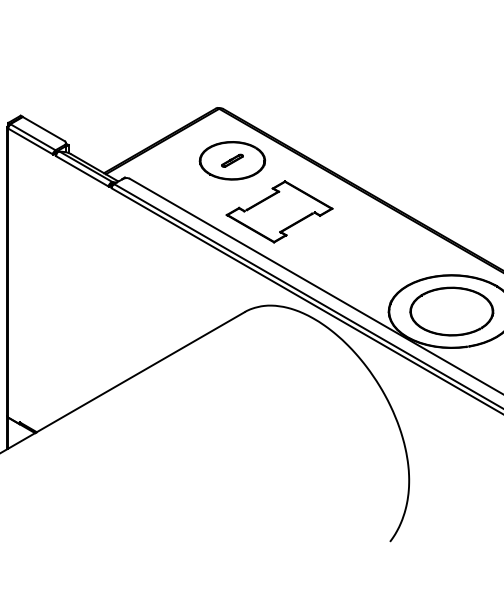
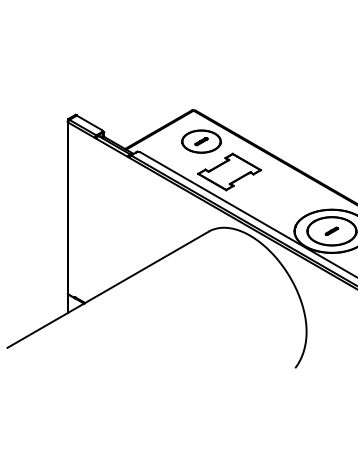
part: (451, 310) -> (331, 230), added

